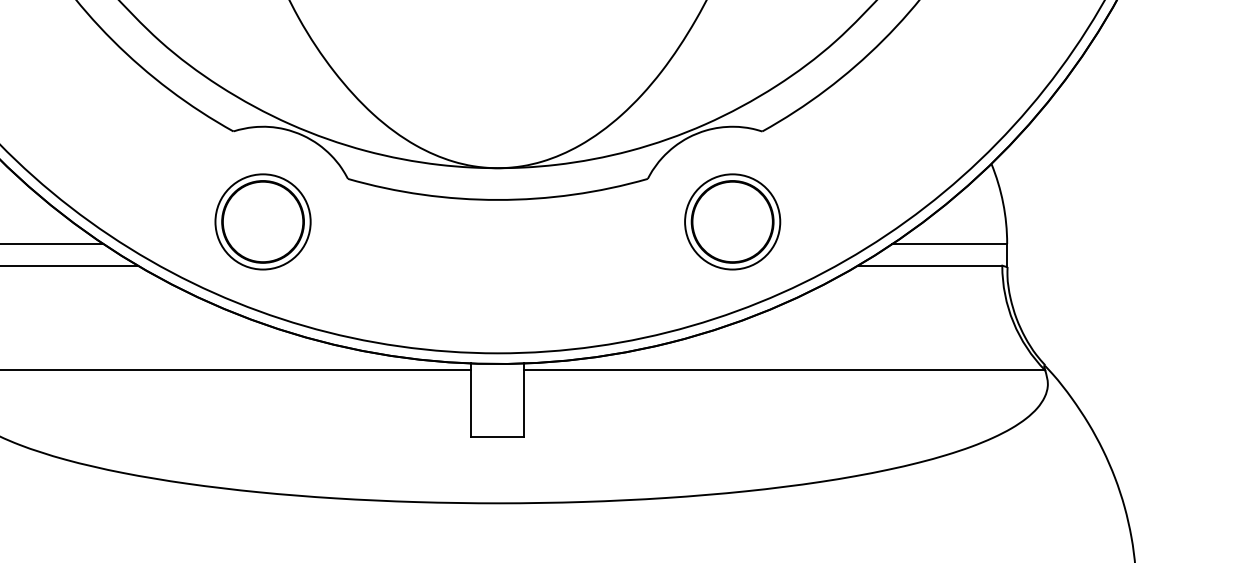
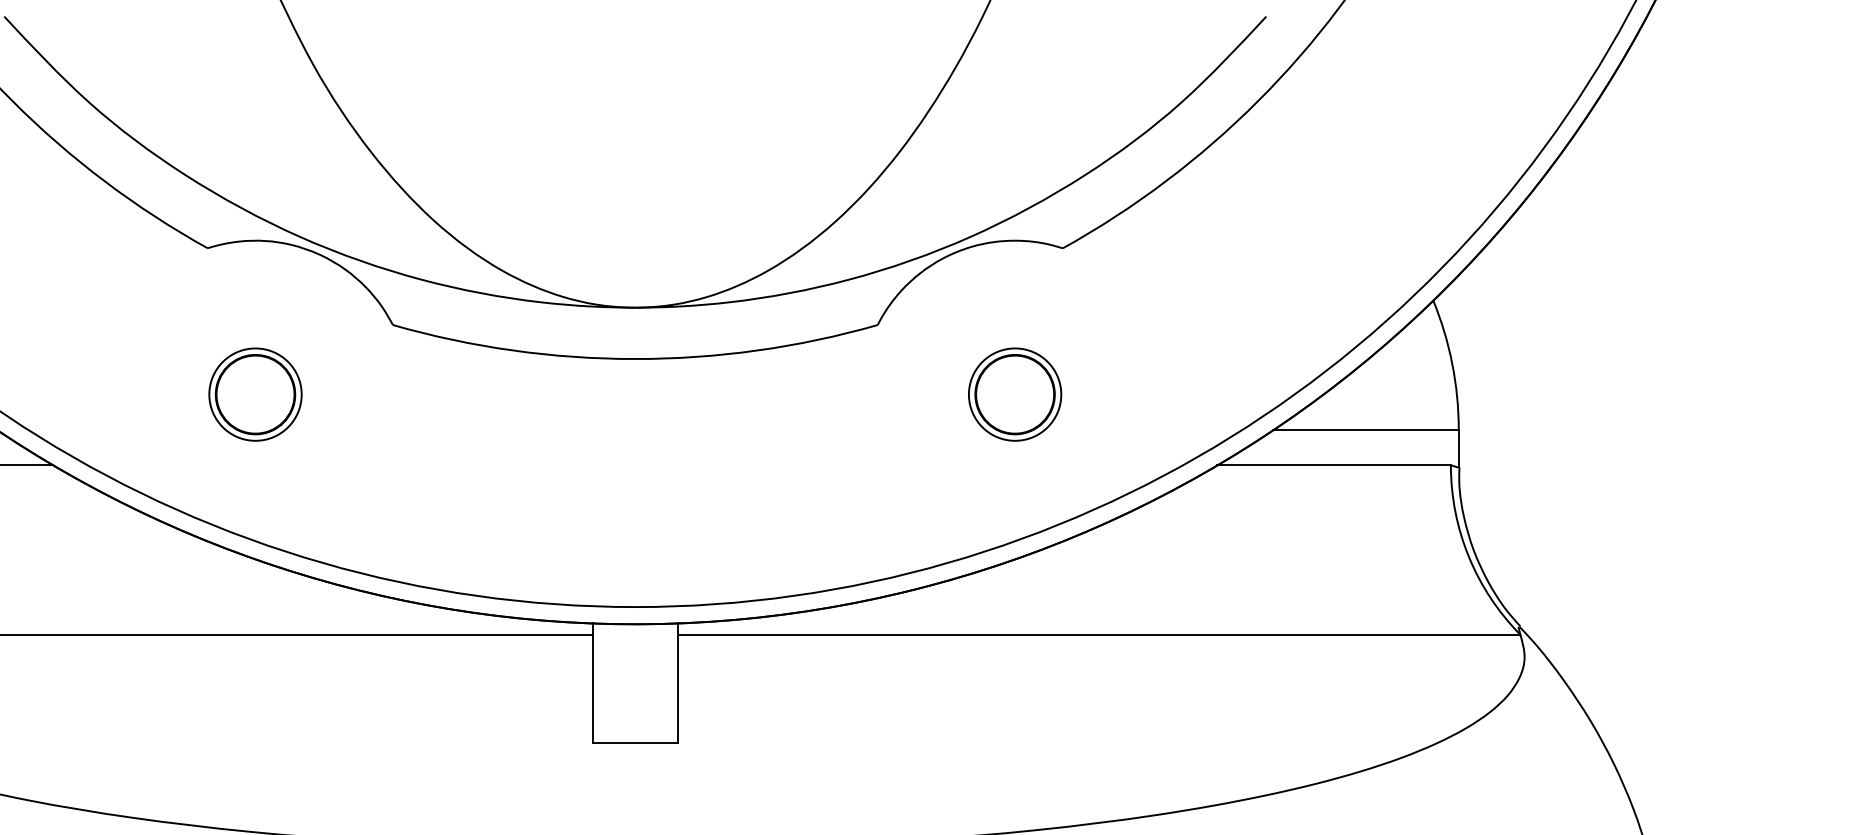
part: (262, 221) -> (254, 393), size x0.6
part: (732, 221) -> (1014, 393), size x0.6

